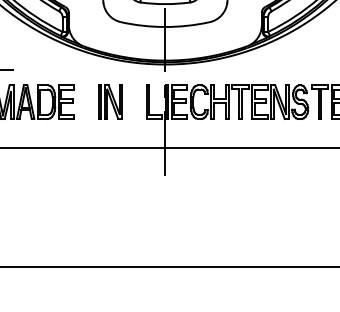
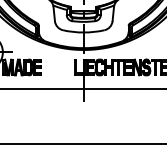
part: (111, 102) -> (58, 67), removed

